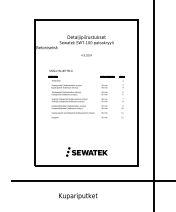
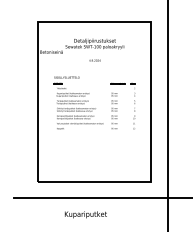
part: (86, 152) -> (94, 166), removed

